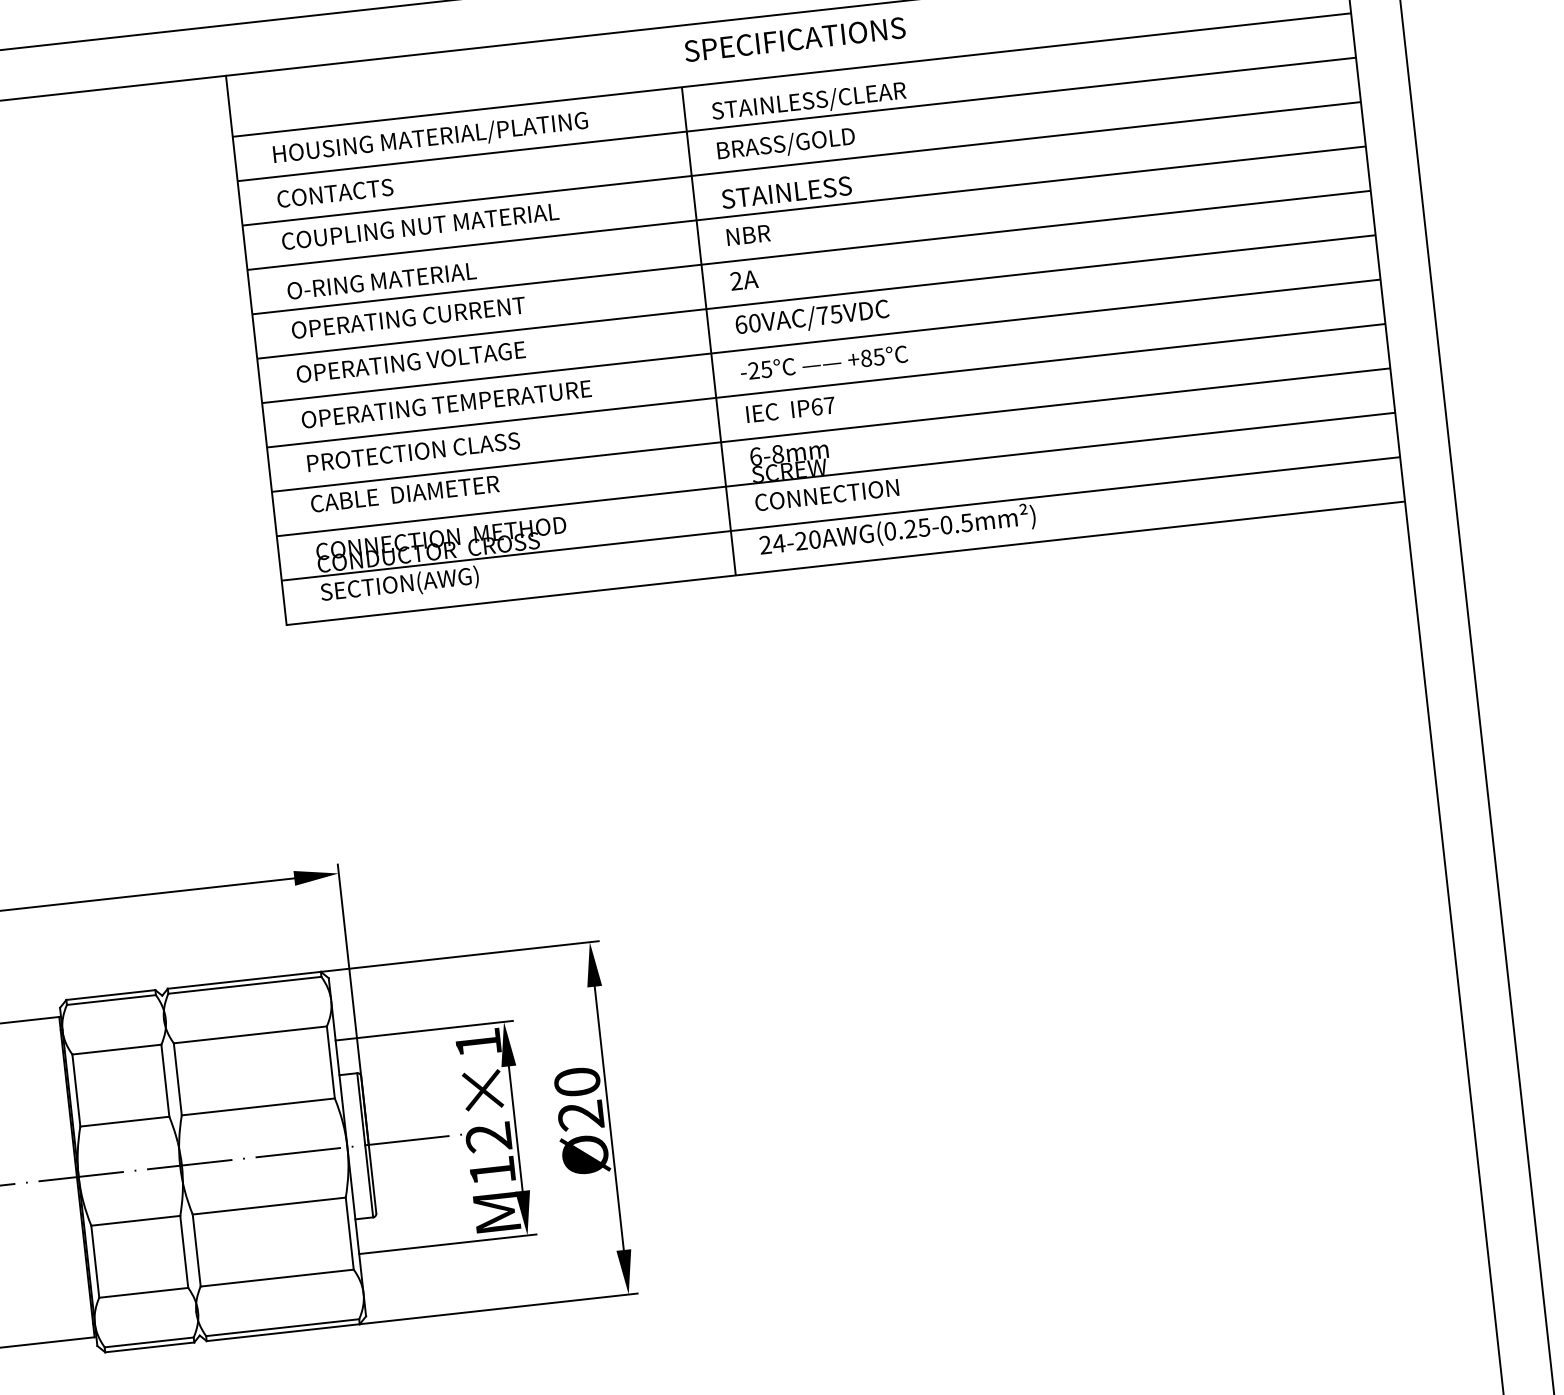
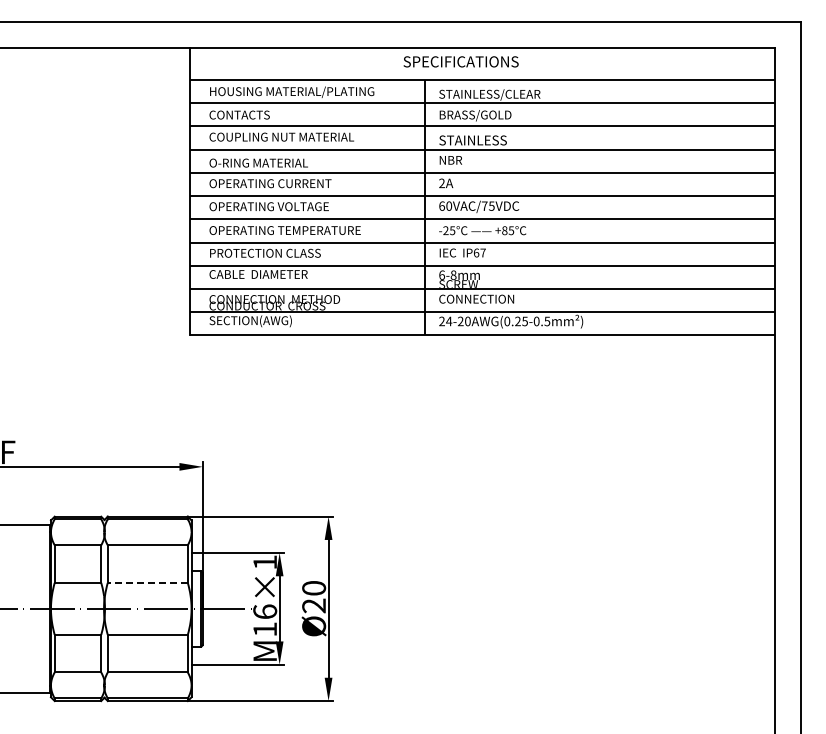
text: (793, 39) -> (460, 61), moved
line: (257, 1106) -> (147, 582), solid -> dashed
text: (489, 1136) -> (265, 611), M12×1 -> M16×1

